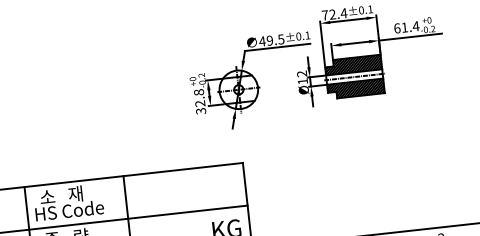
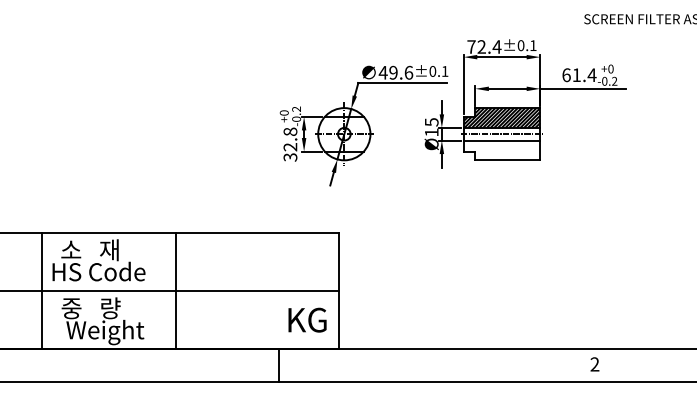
text: (280, 39) -> (408, 72), 49.5 -> 49.6
text: (301, 74) -> (431, 122), Ø12 -> Ø15
hatch: (355, 89) -> (501, 150), removed

